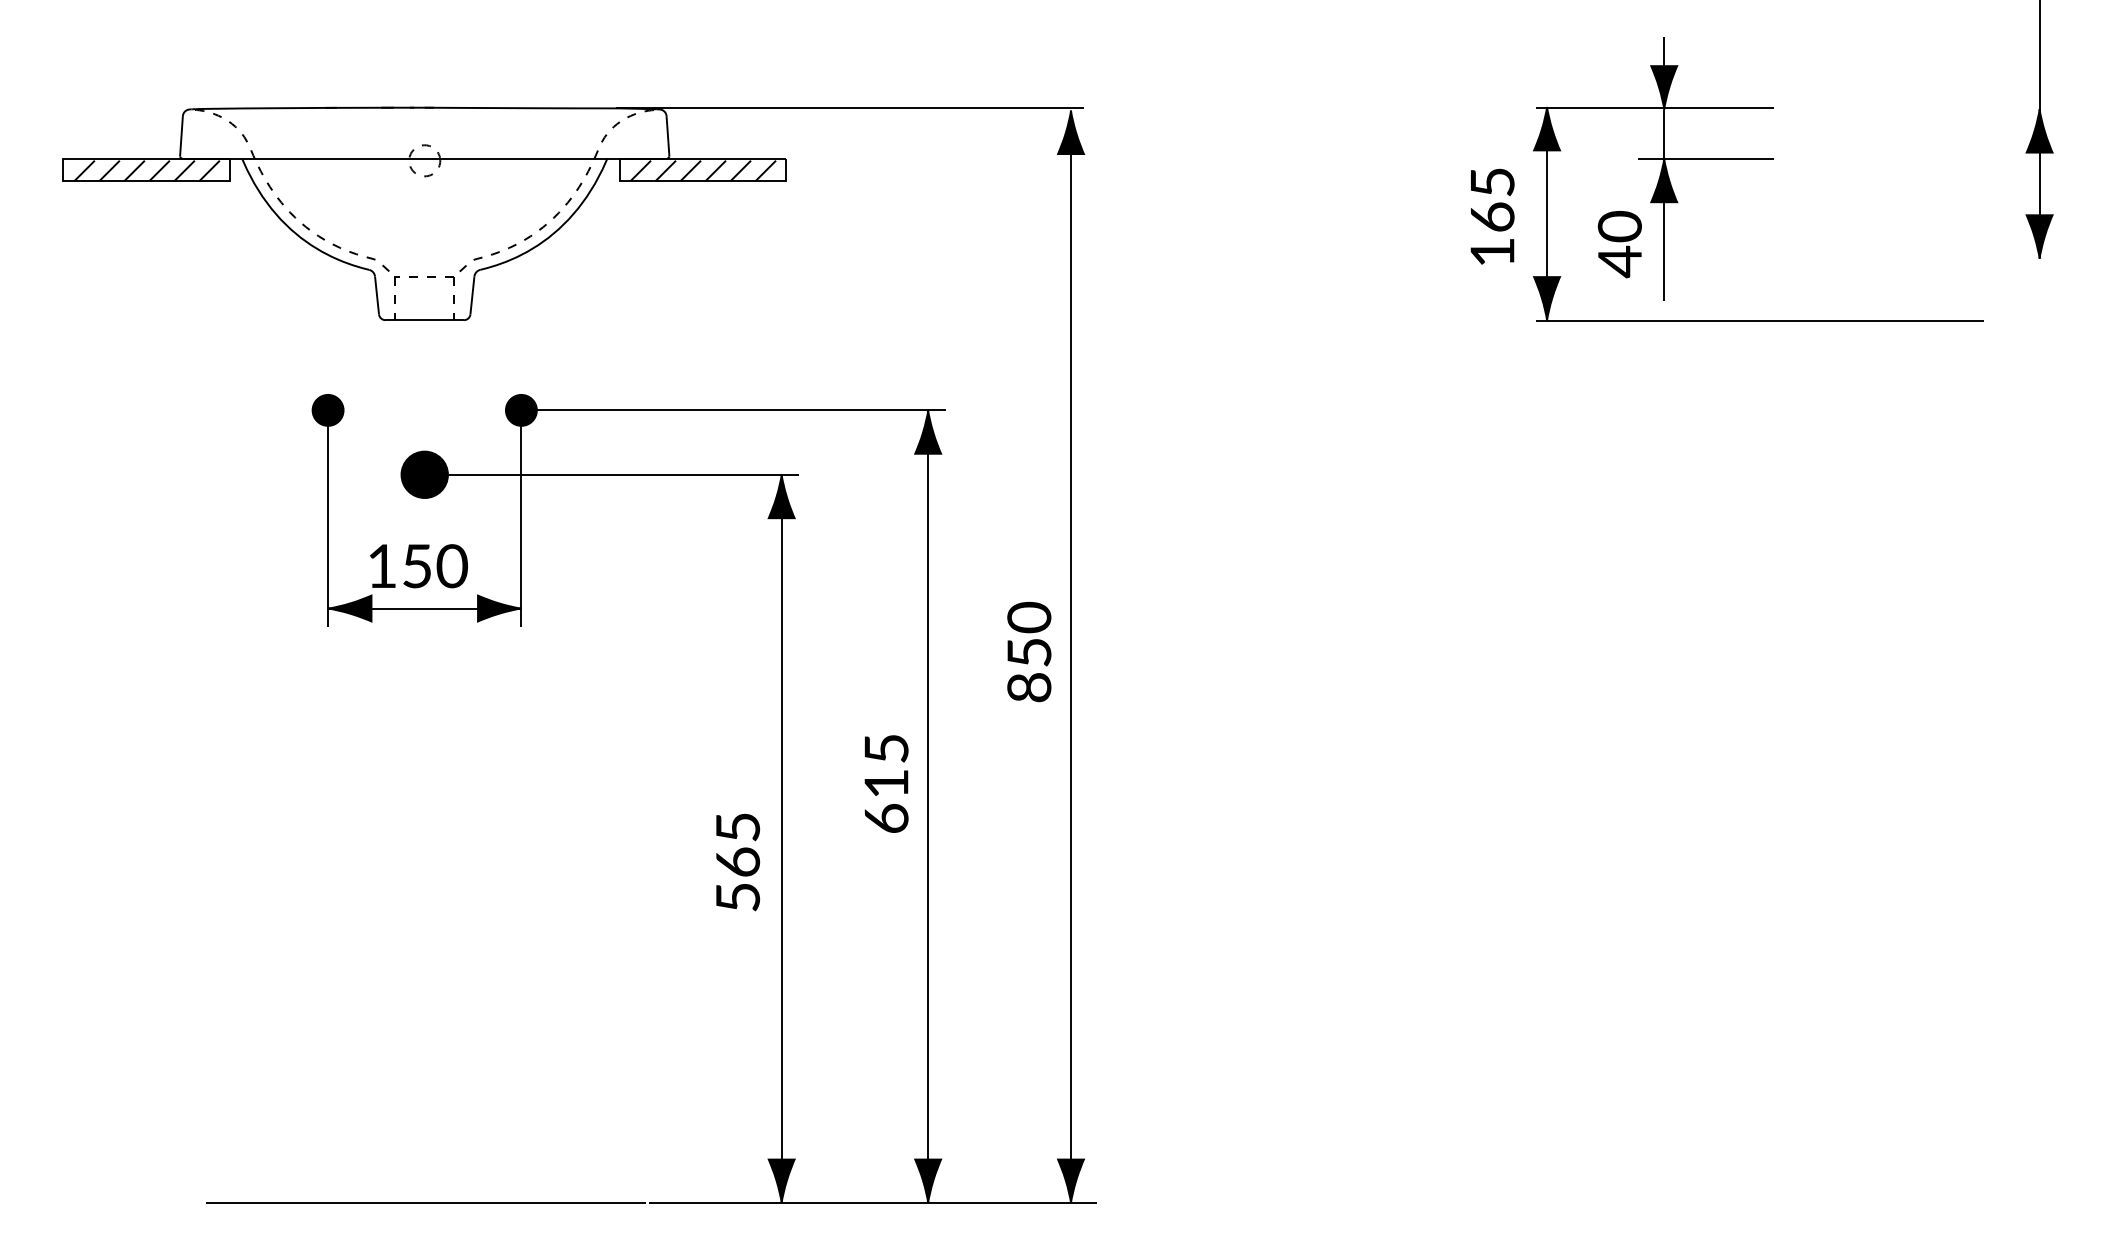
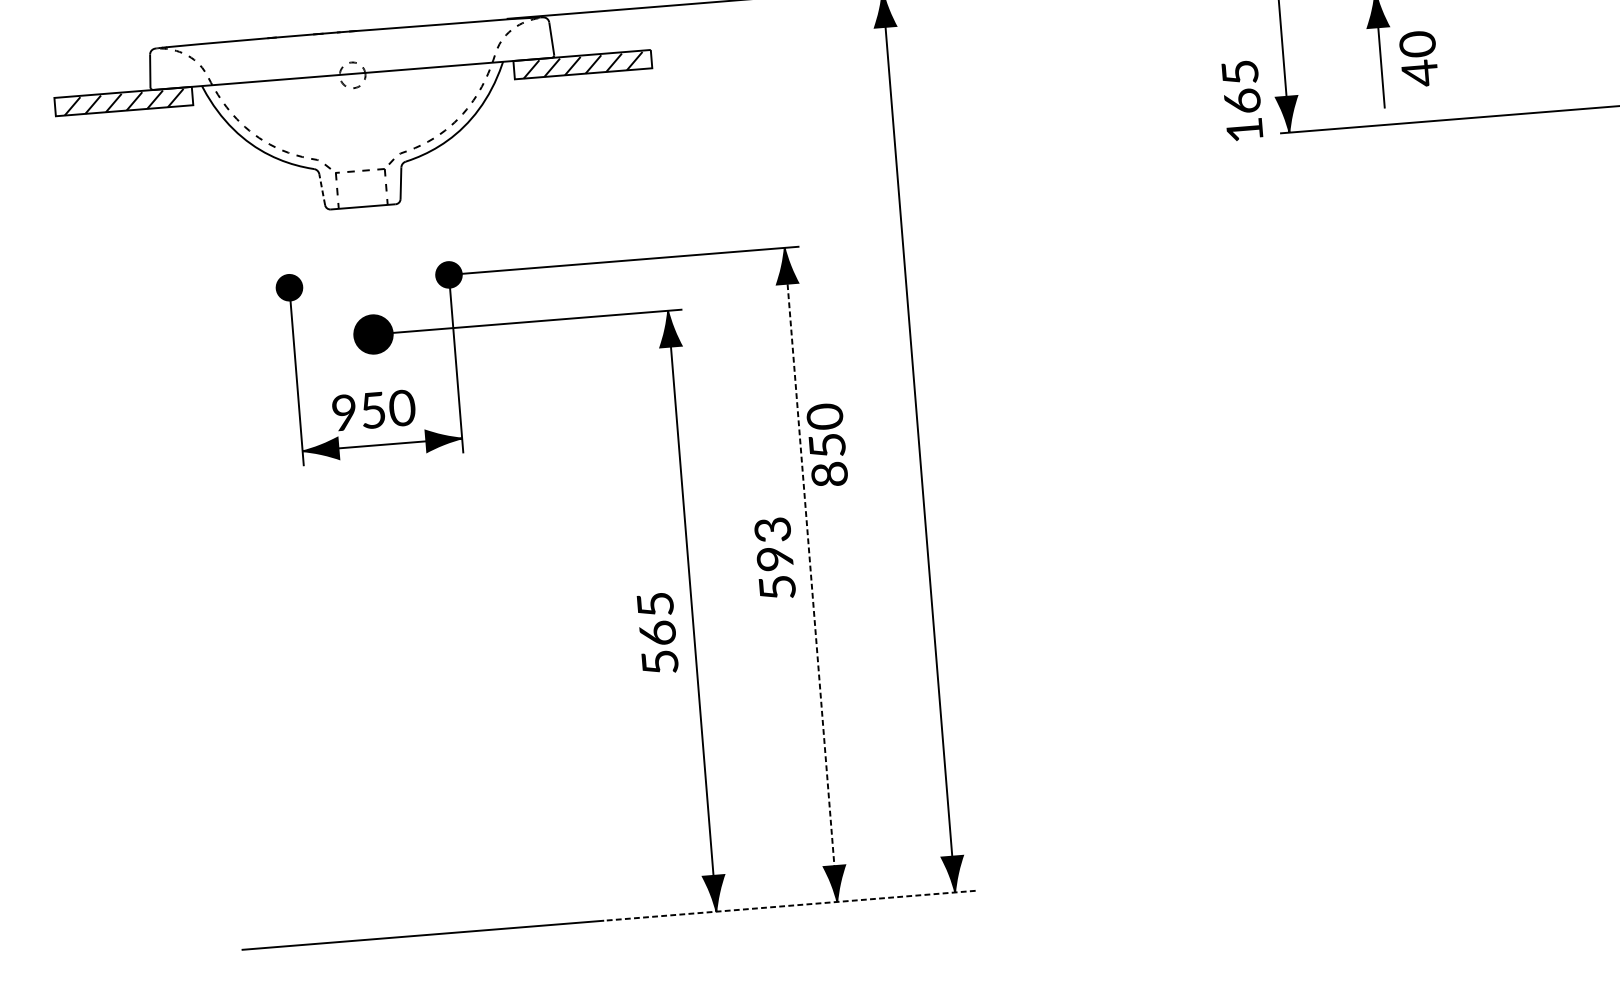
text: (1492, 216) -> (1242, 100), moved
text: (1619, 244) -> (1418, 59), moved
line: (376, 295) -> (321, 189), solid -> dashed
text: (381, 565) -> (343, 412), 150 -> 950
text: (1029, 651) -> (827, 444), moved
text: (886, 783) -> (775, 558), 615 -> 593
line: (928, 806) -> (811, 574), solid -> dashed
line: (872, 1202) -> (791, 905), solid -> dashed

